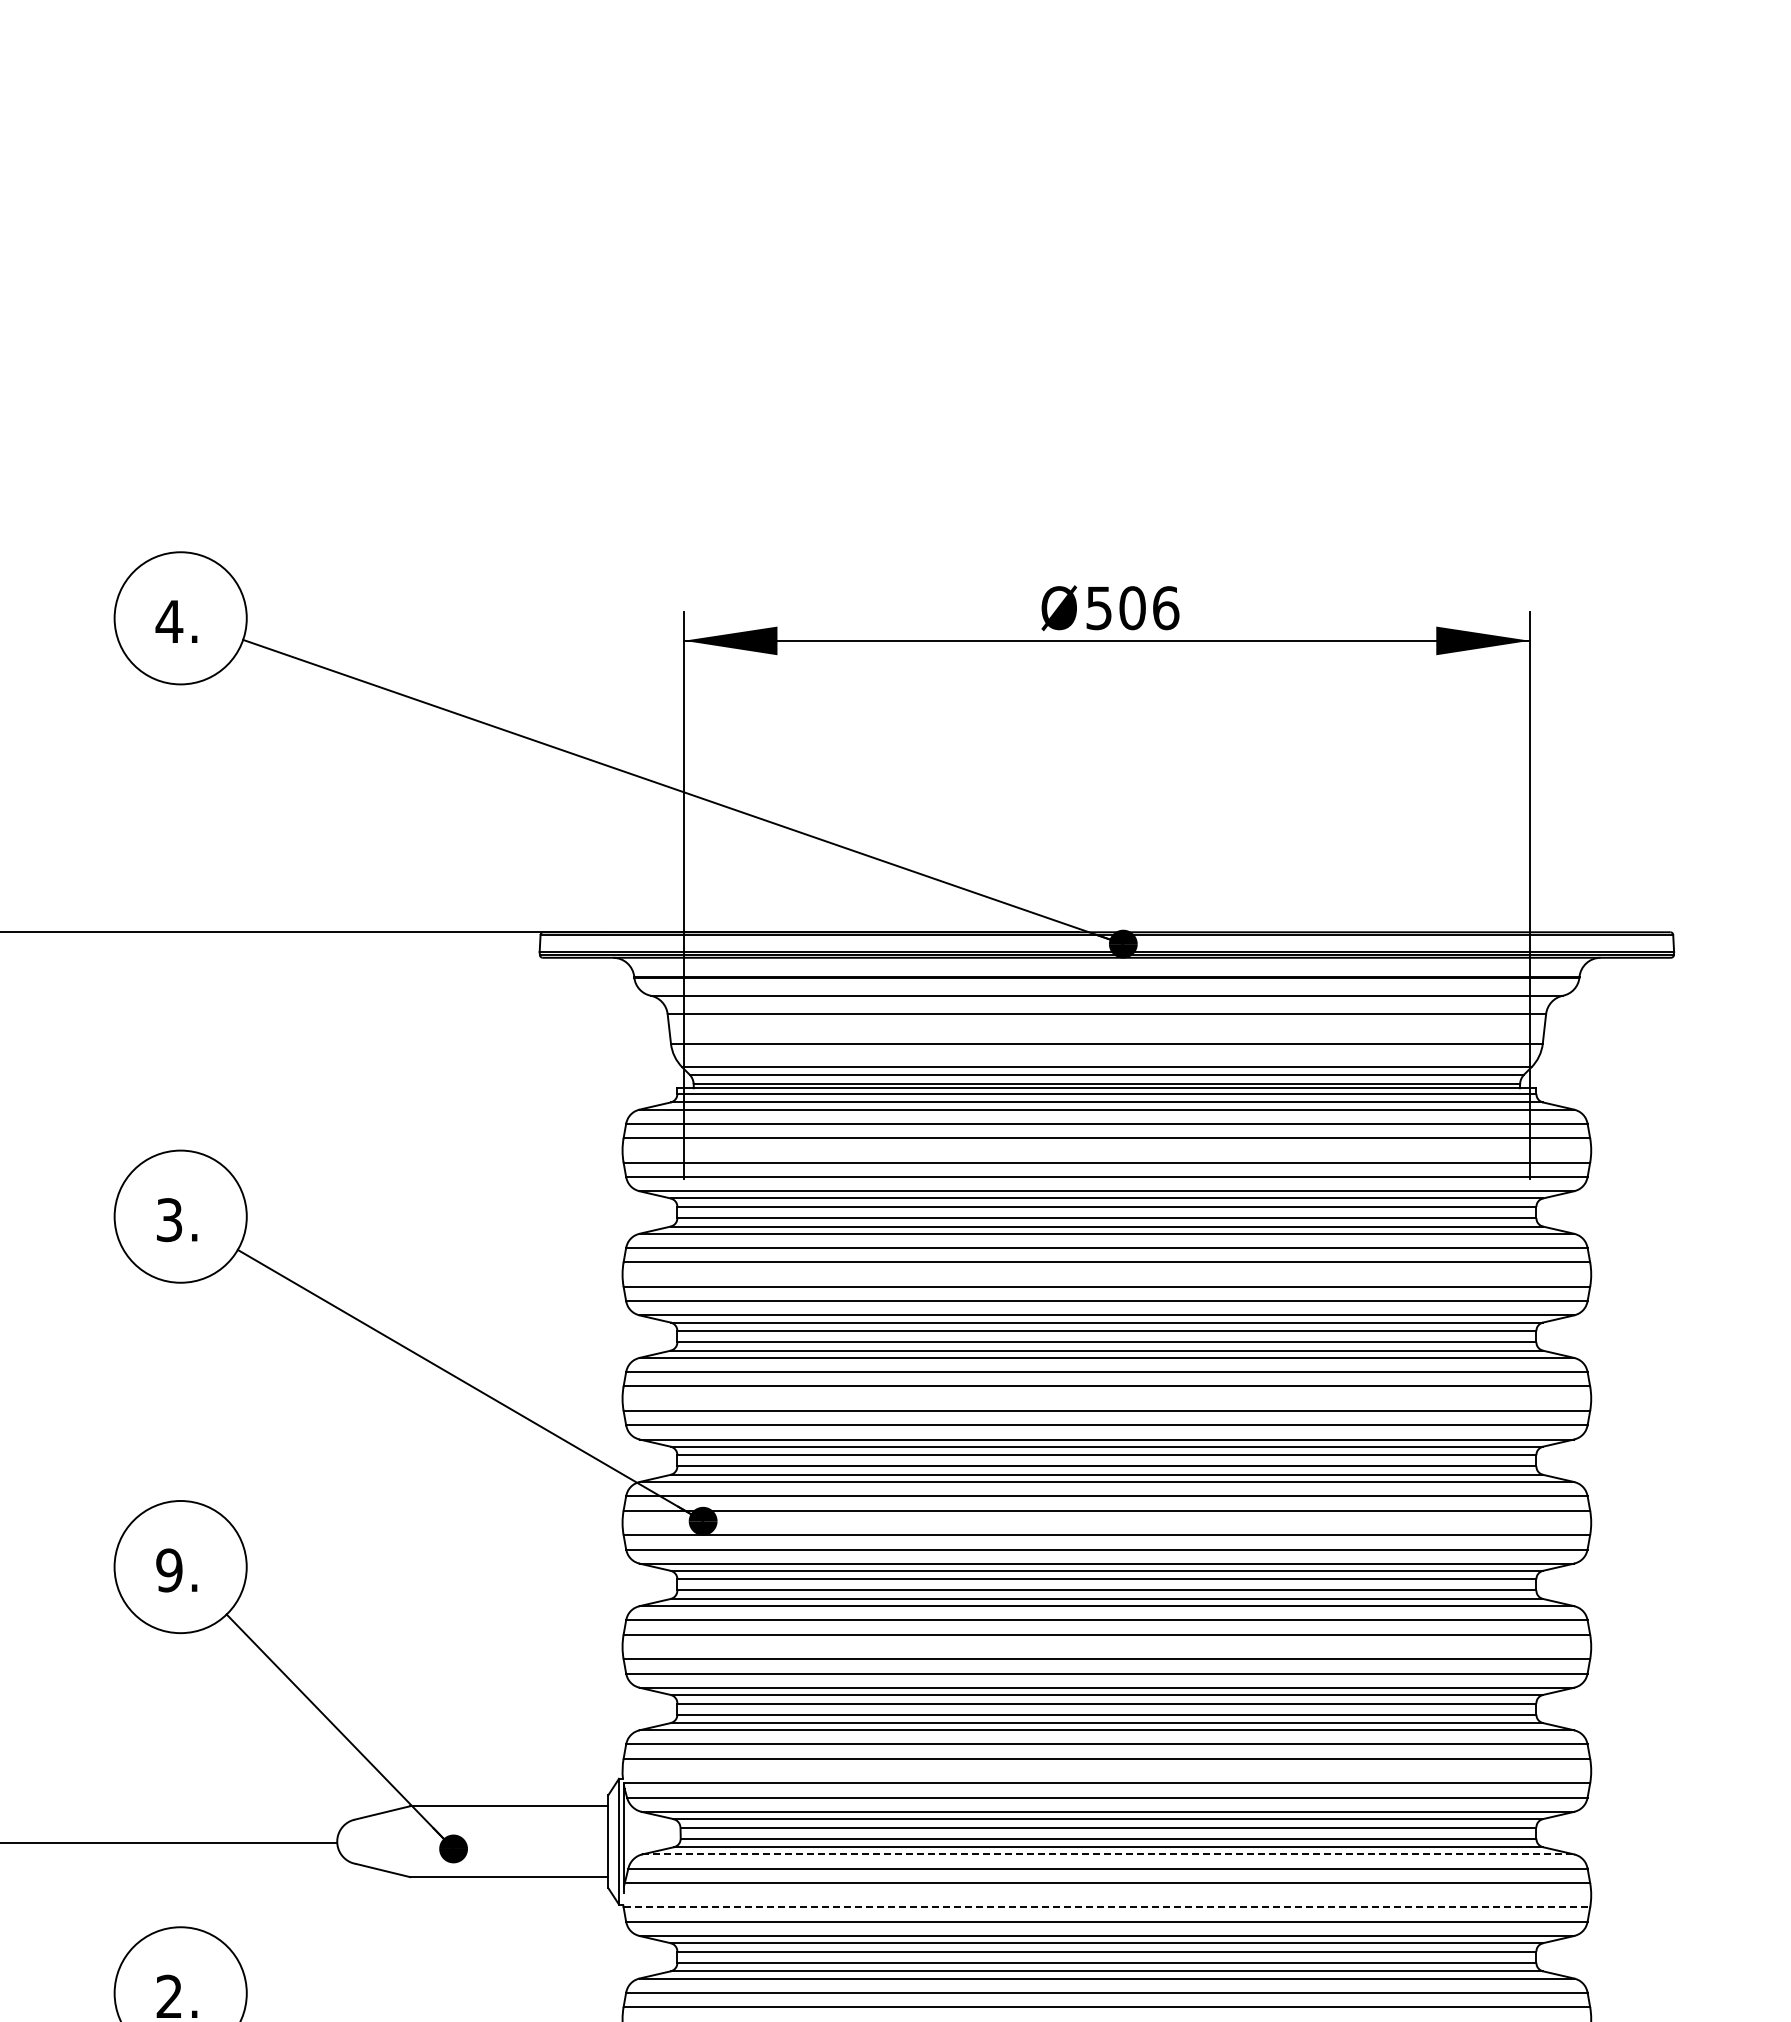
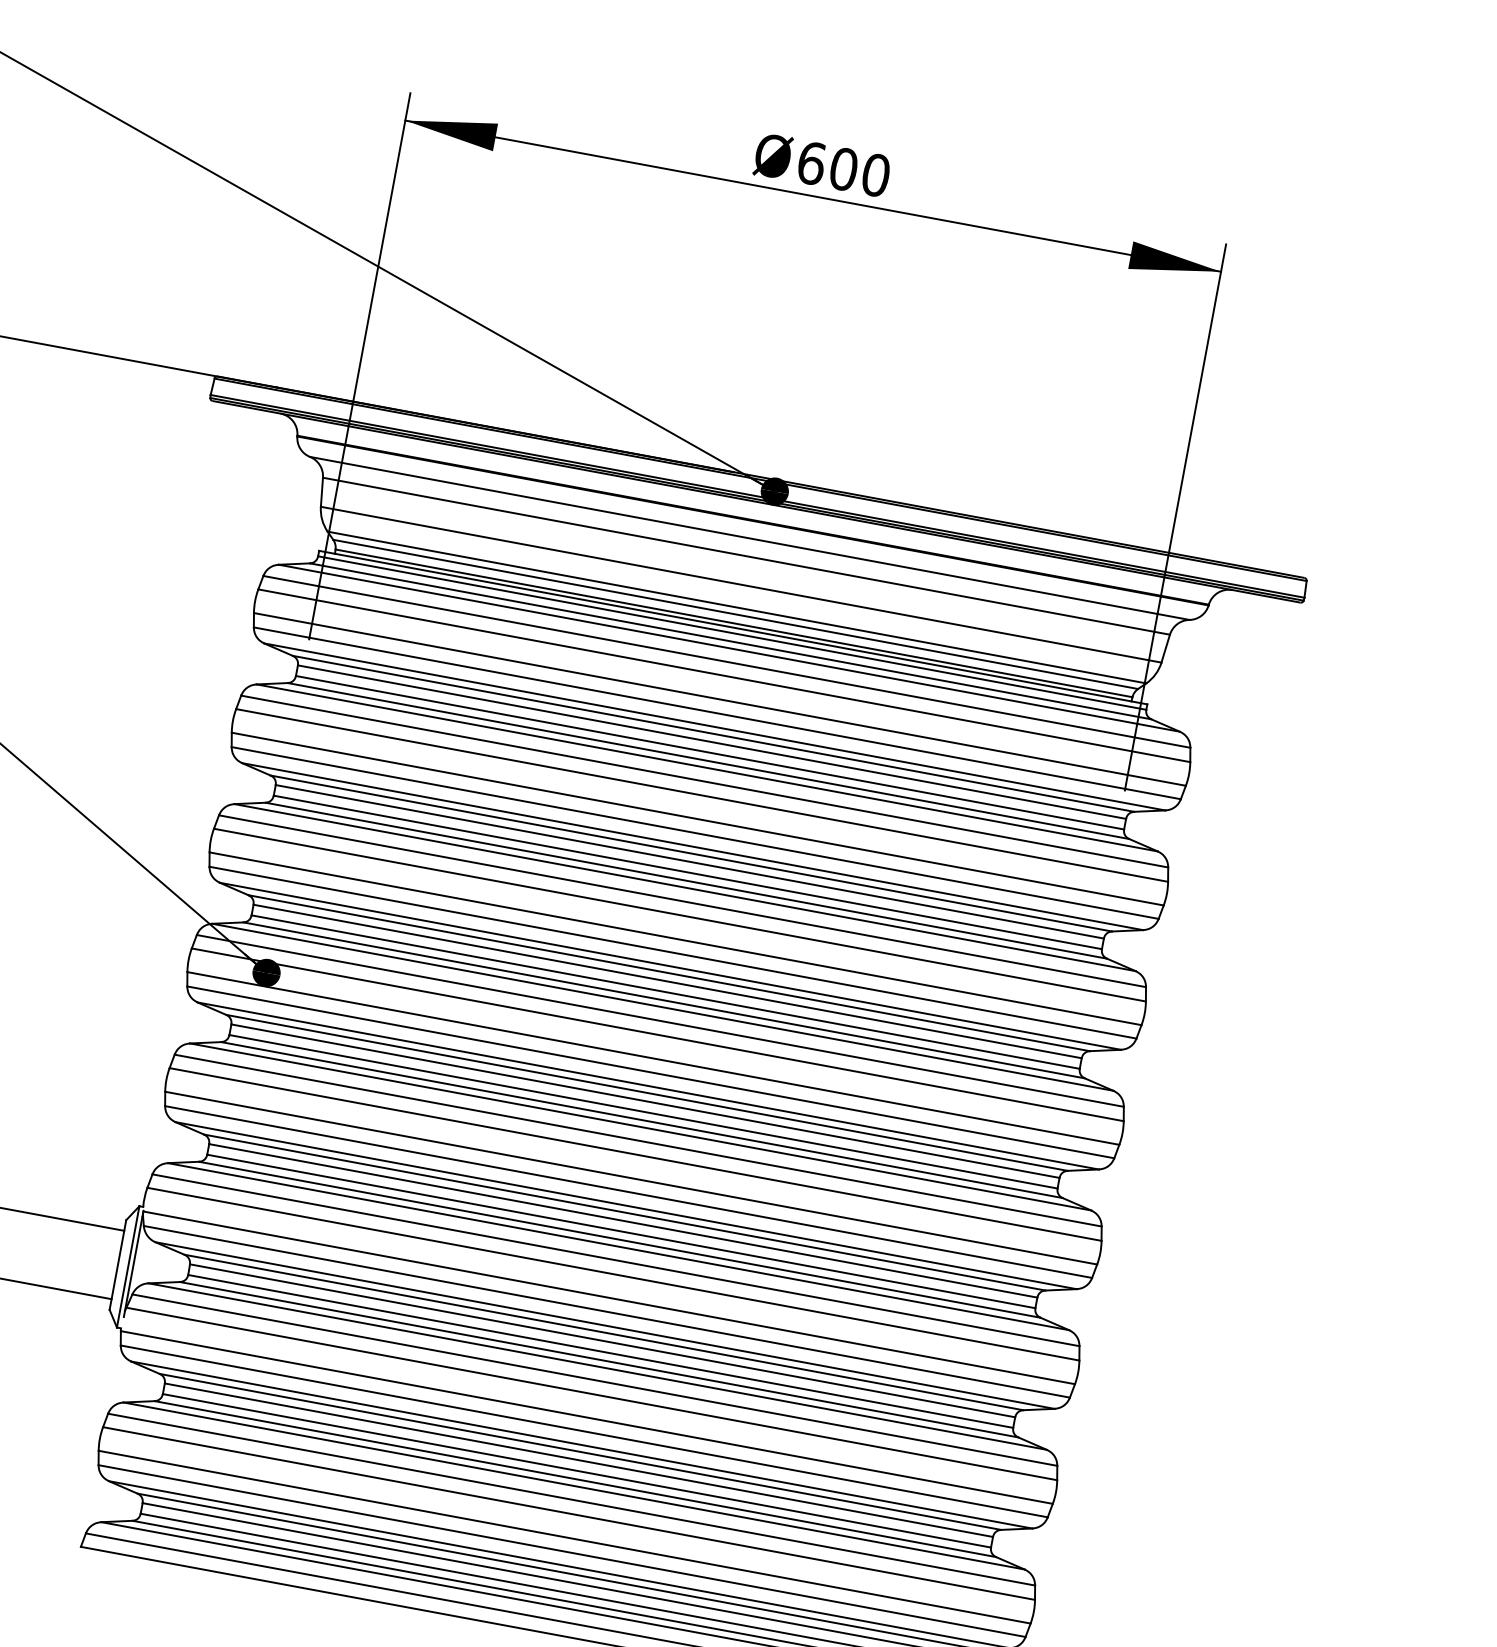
text: (1132, 608) -> (843, 169), 506 -> 600
line: (1108, 1854) -> (597, 1366), dashed -> solid
line: (1107, 1907) -> (587, 1417), dashed -> solid

